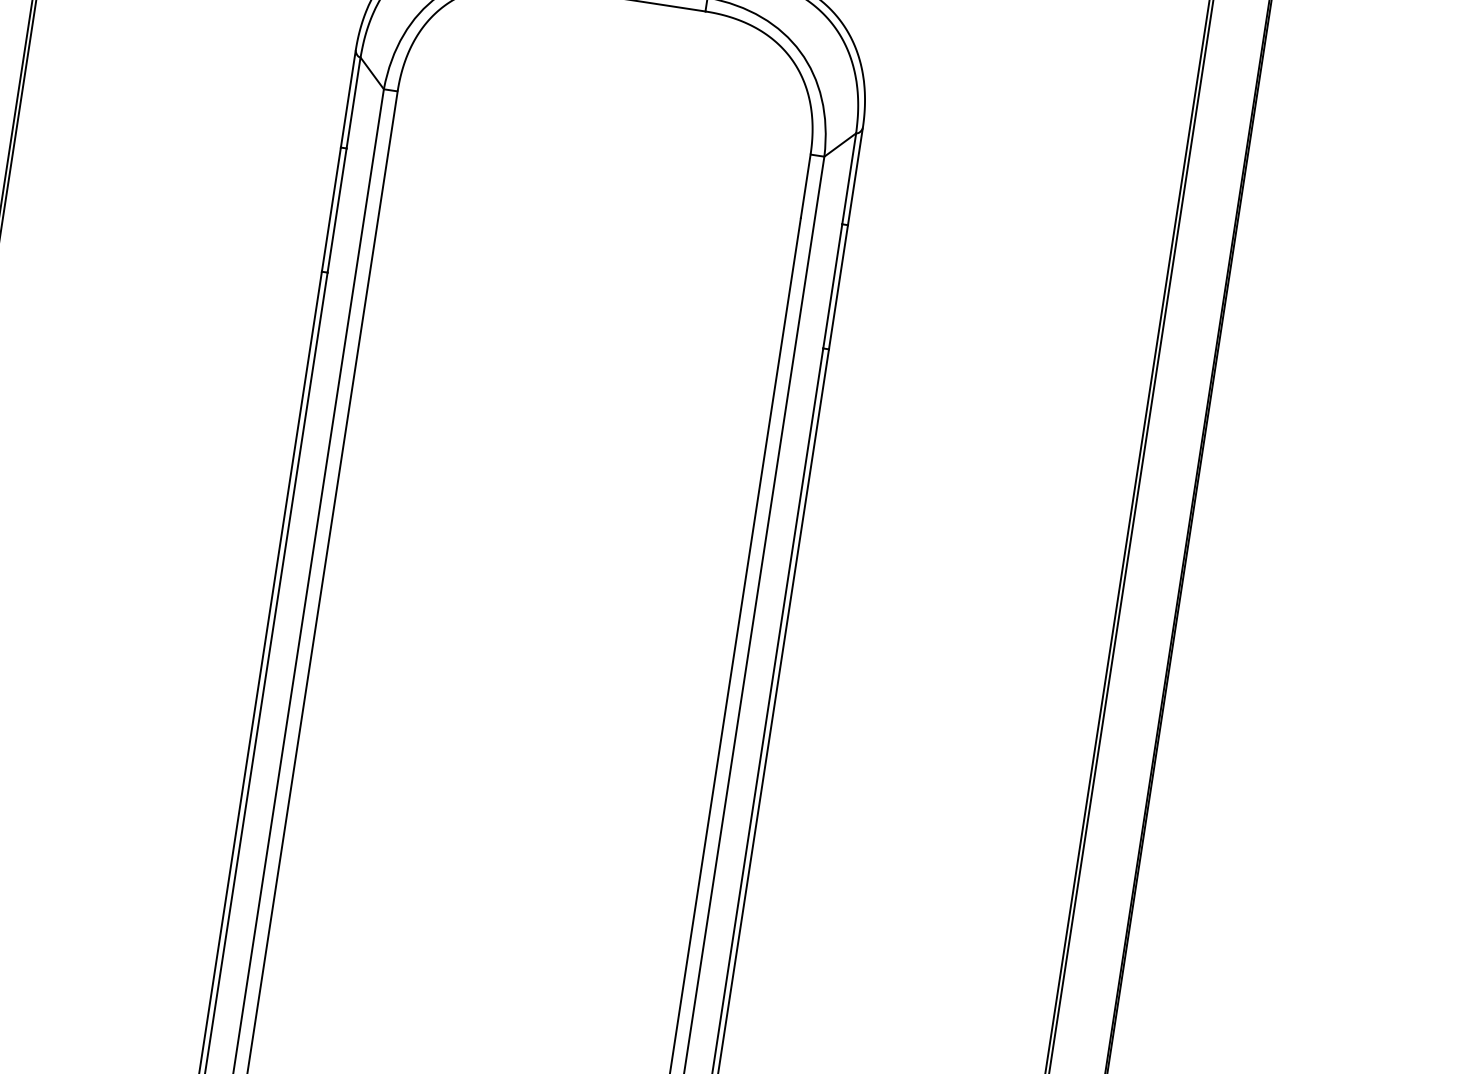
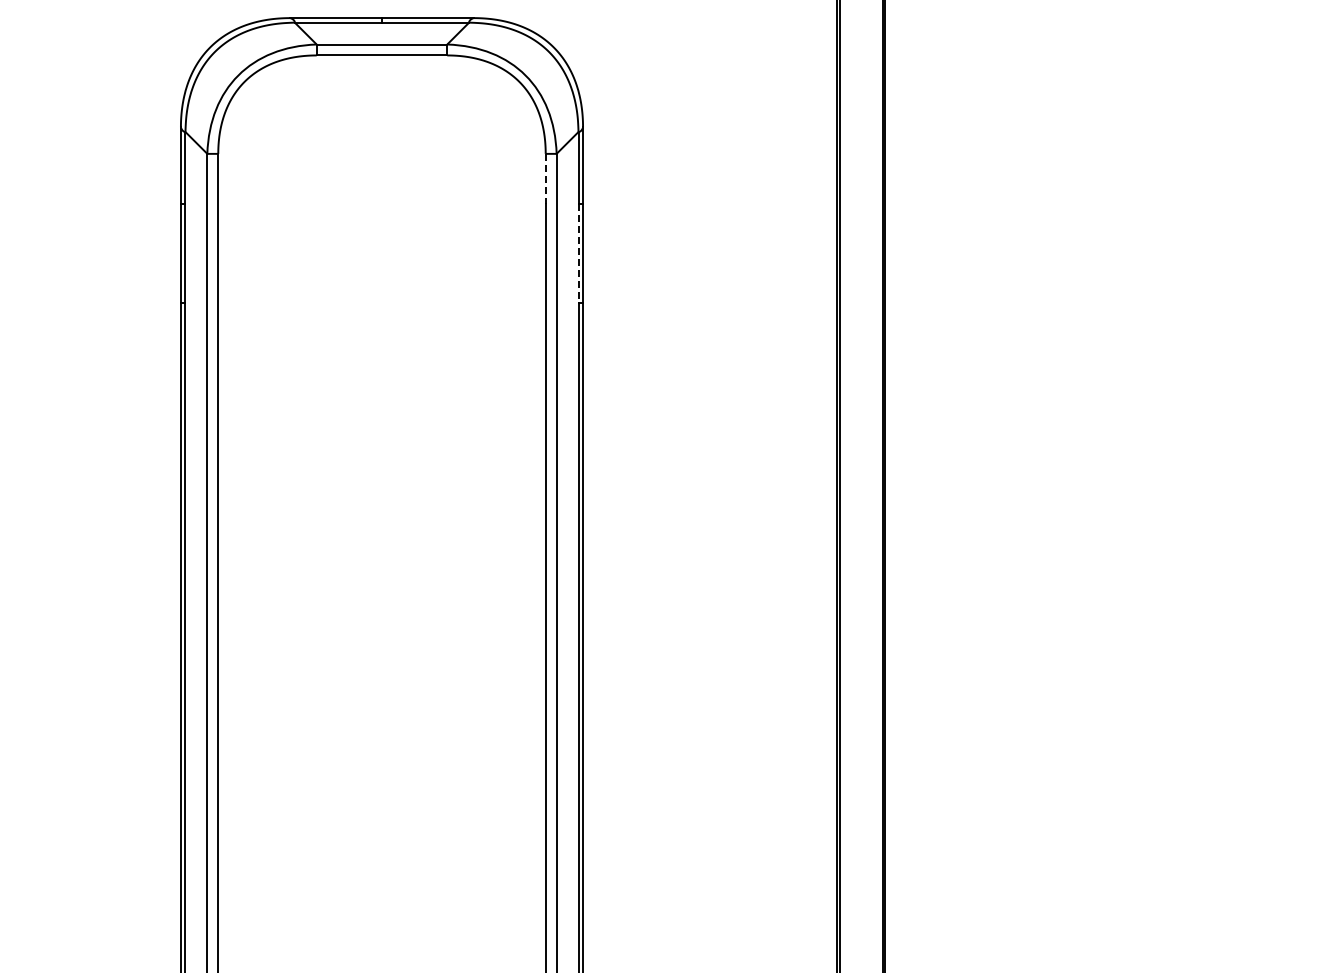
line: (805, 186) -> (545, 179), solid -> dashed
line: (832, 286) -> (578, 253), solid -> dashed

